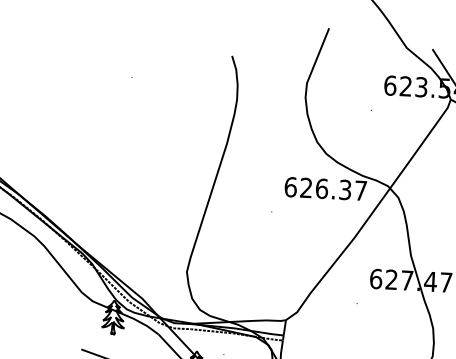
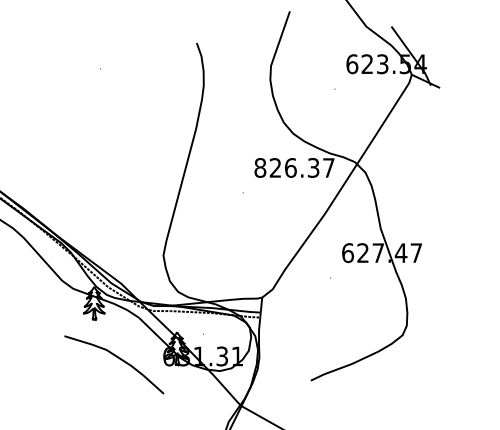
text: (290, 186) -> (260, 167), 626.37 -> 826.37

